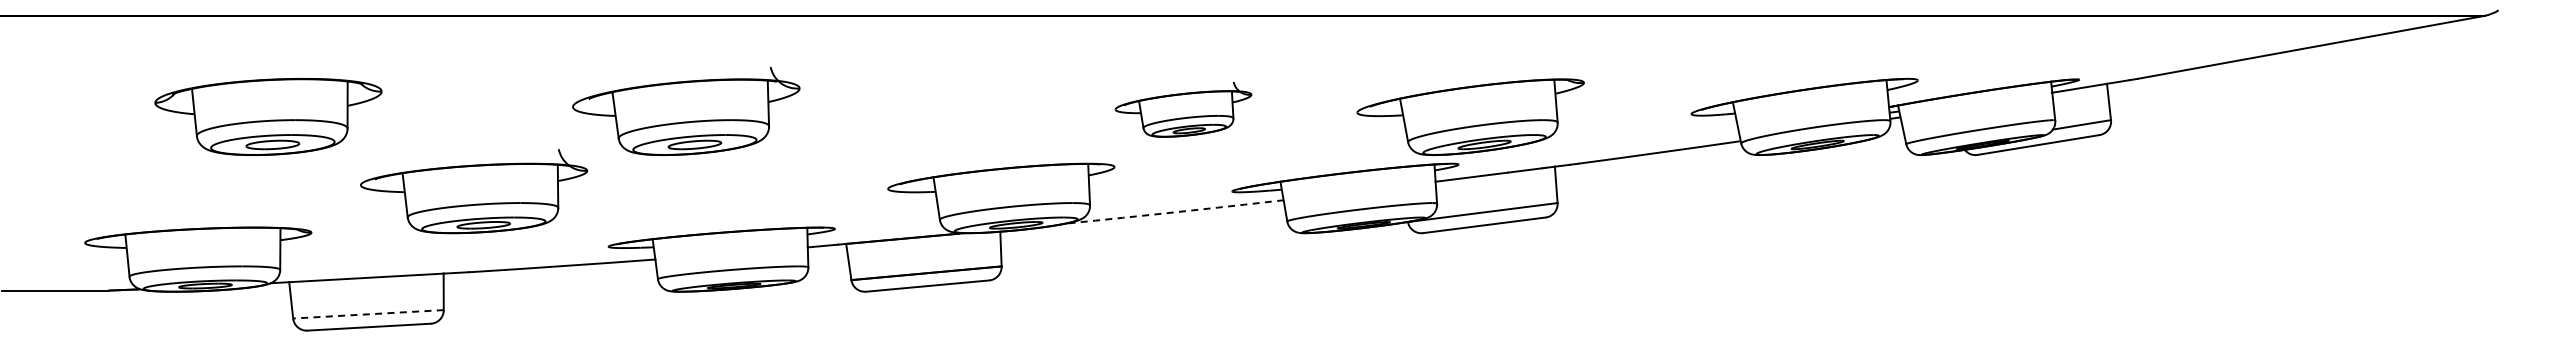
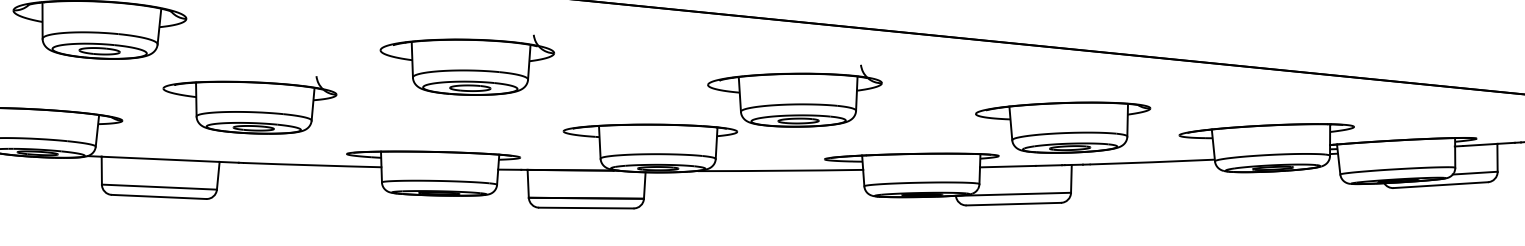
part: (1183, 109) -> (793, 93), size x1.67
part: (686, 111) -> (466, 62), moved
part: (1470, 116) -> (1061, 125), moved
arc: (1176, 212) -> (780, 171), dashed -> solid
line: (367, 314) -> (158, 187), dashed -> solid

